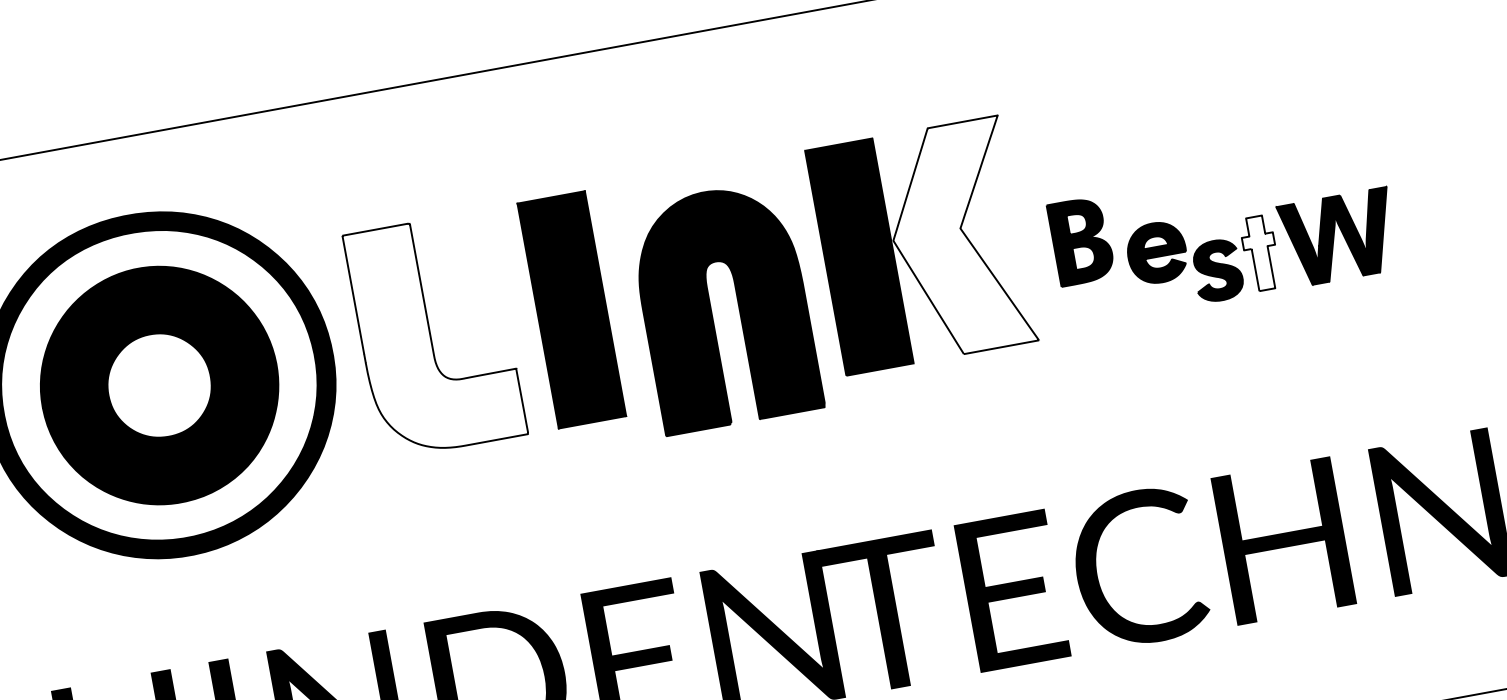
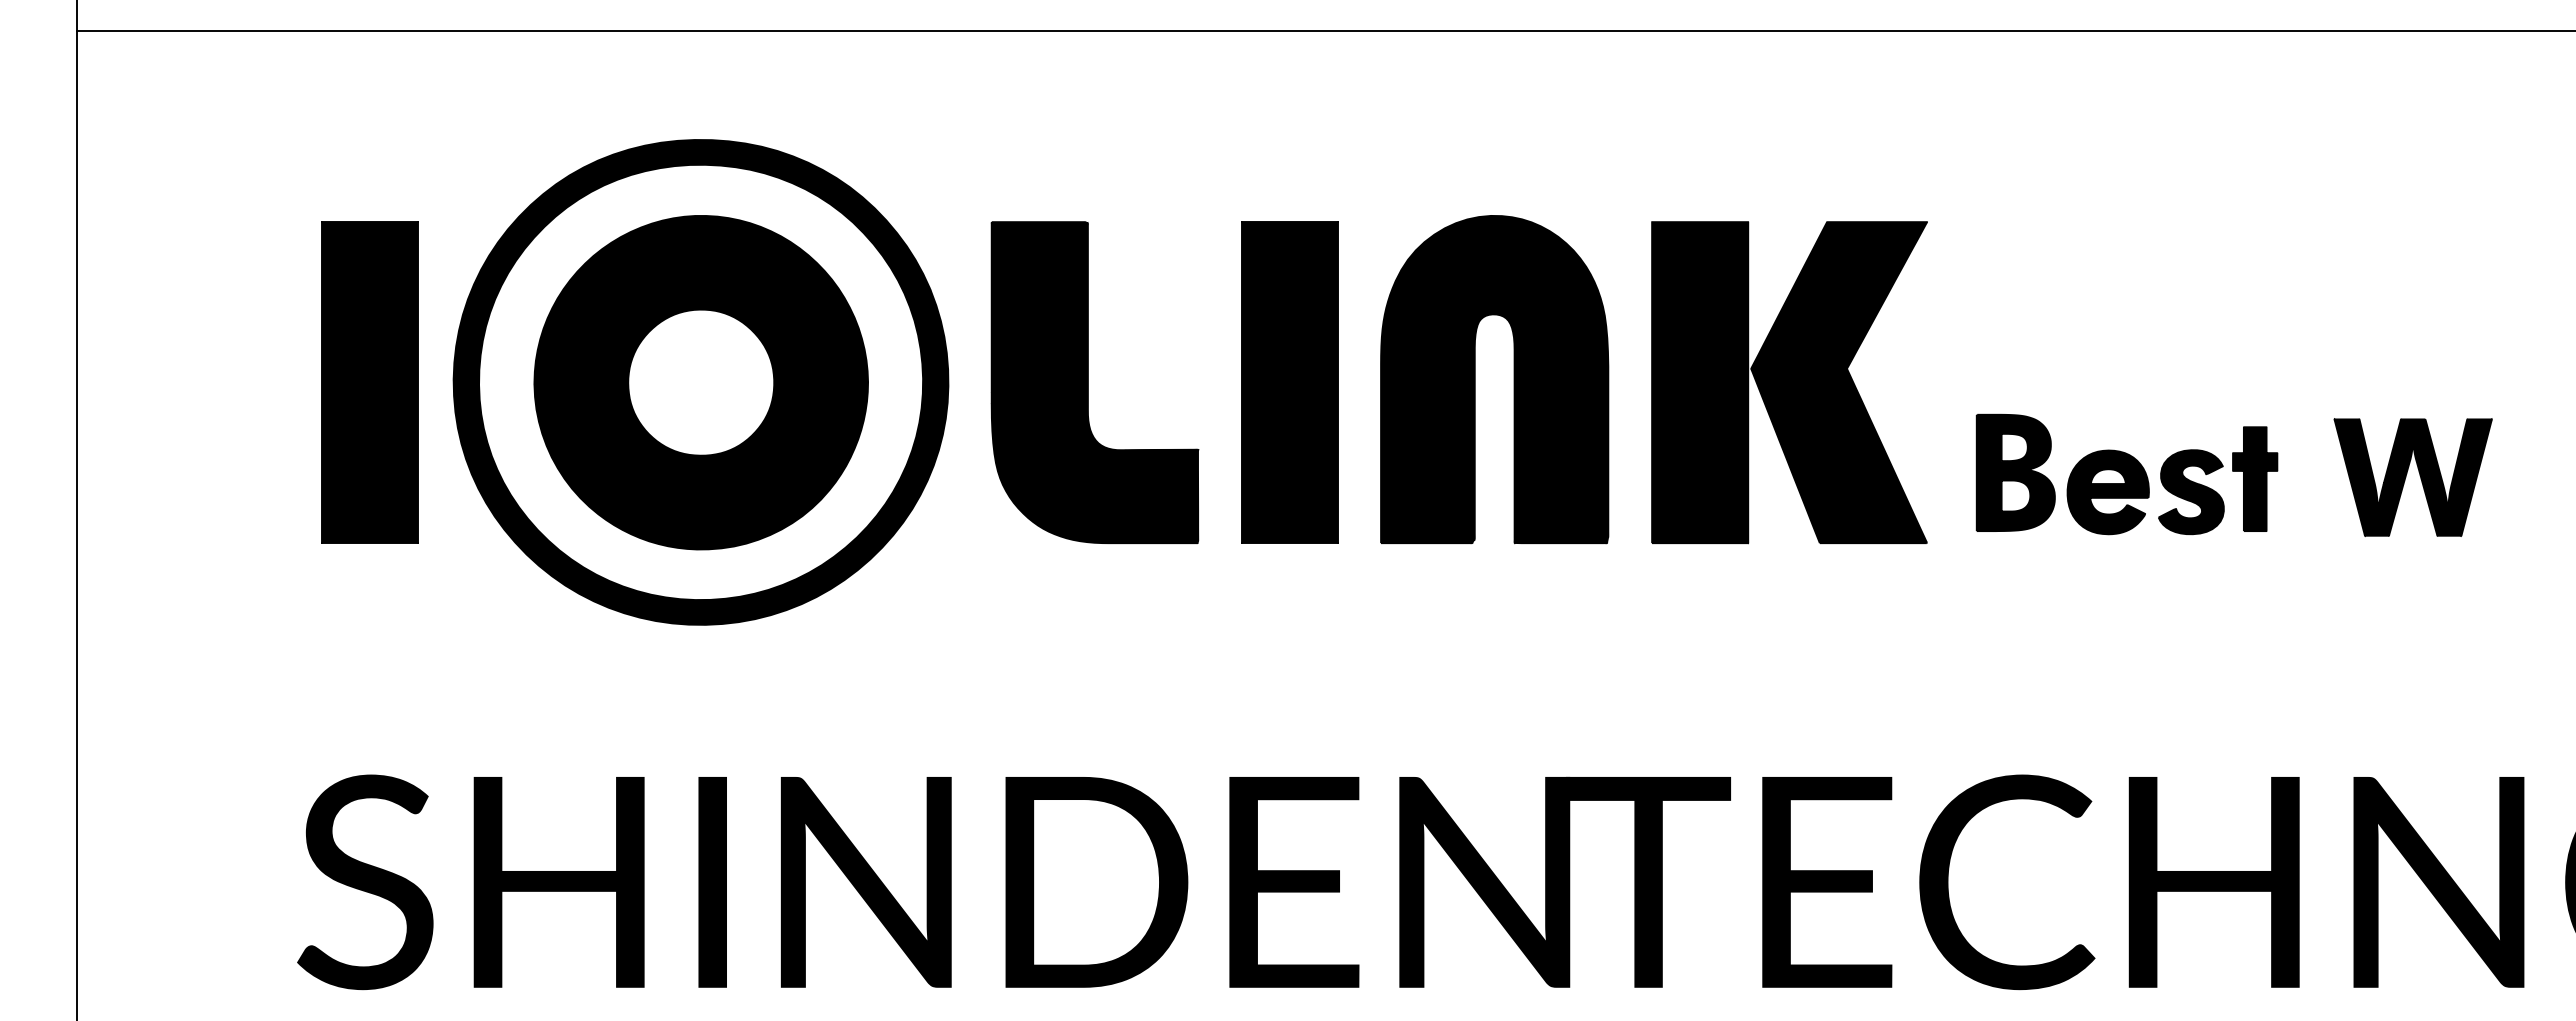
part: (1338, 237) -> (2412, 477), moved
fill: (956, 239) -> (1839, 382), added
part: (1081, 240) -> (2015, 472), moved
part: (1156, 253) -> (2107, 492), moved
fill: (1260, 253) -> (2255, 479), added
part: (711, 309) -> (1475, 379), moved
fill: (435, 334) -> (1094, 382), added

